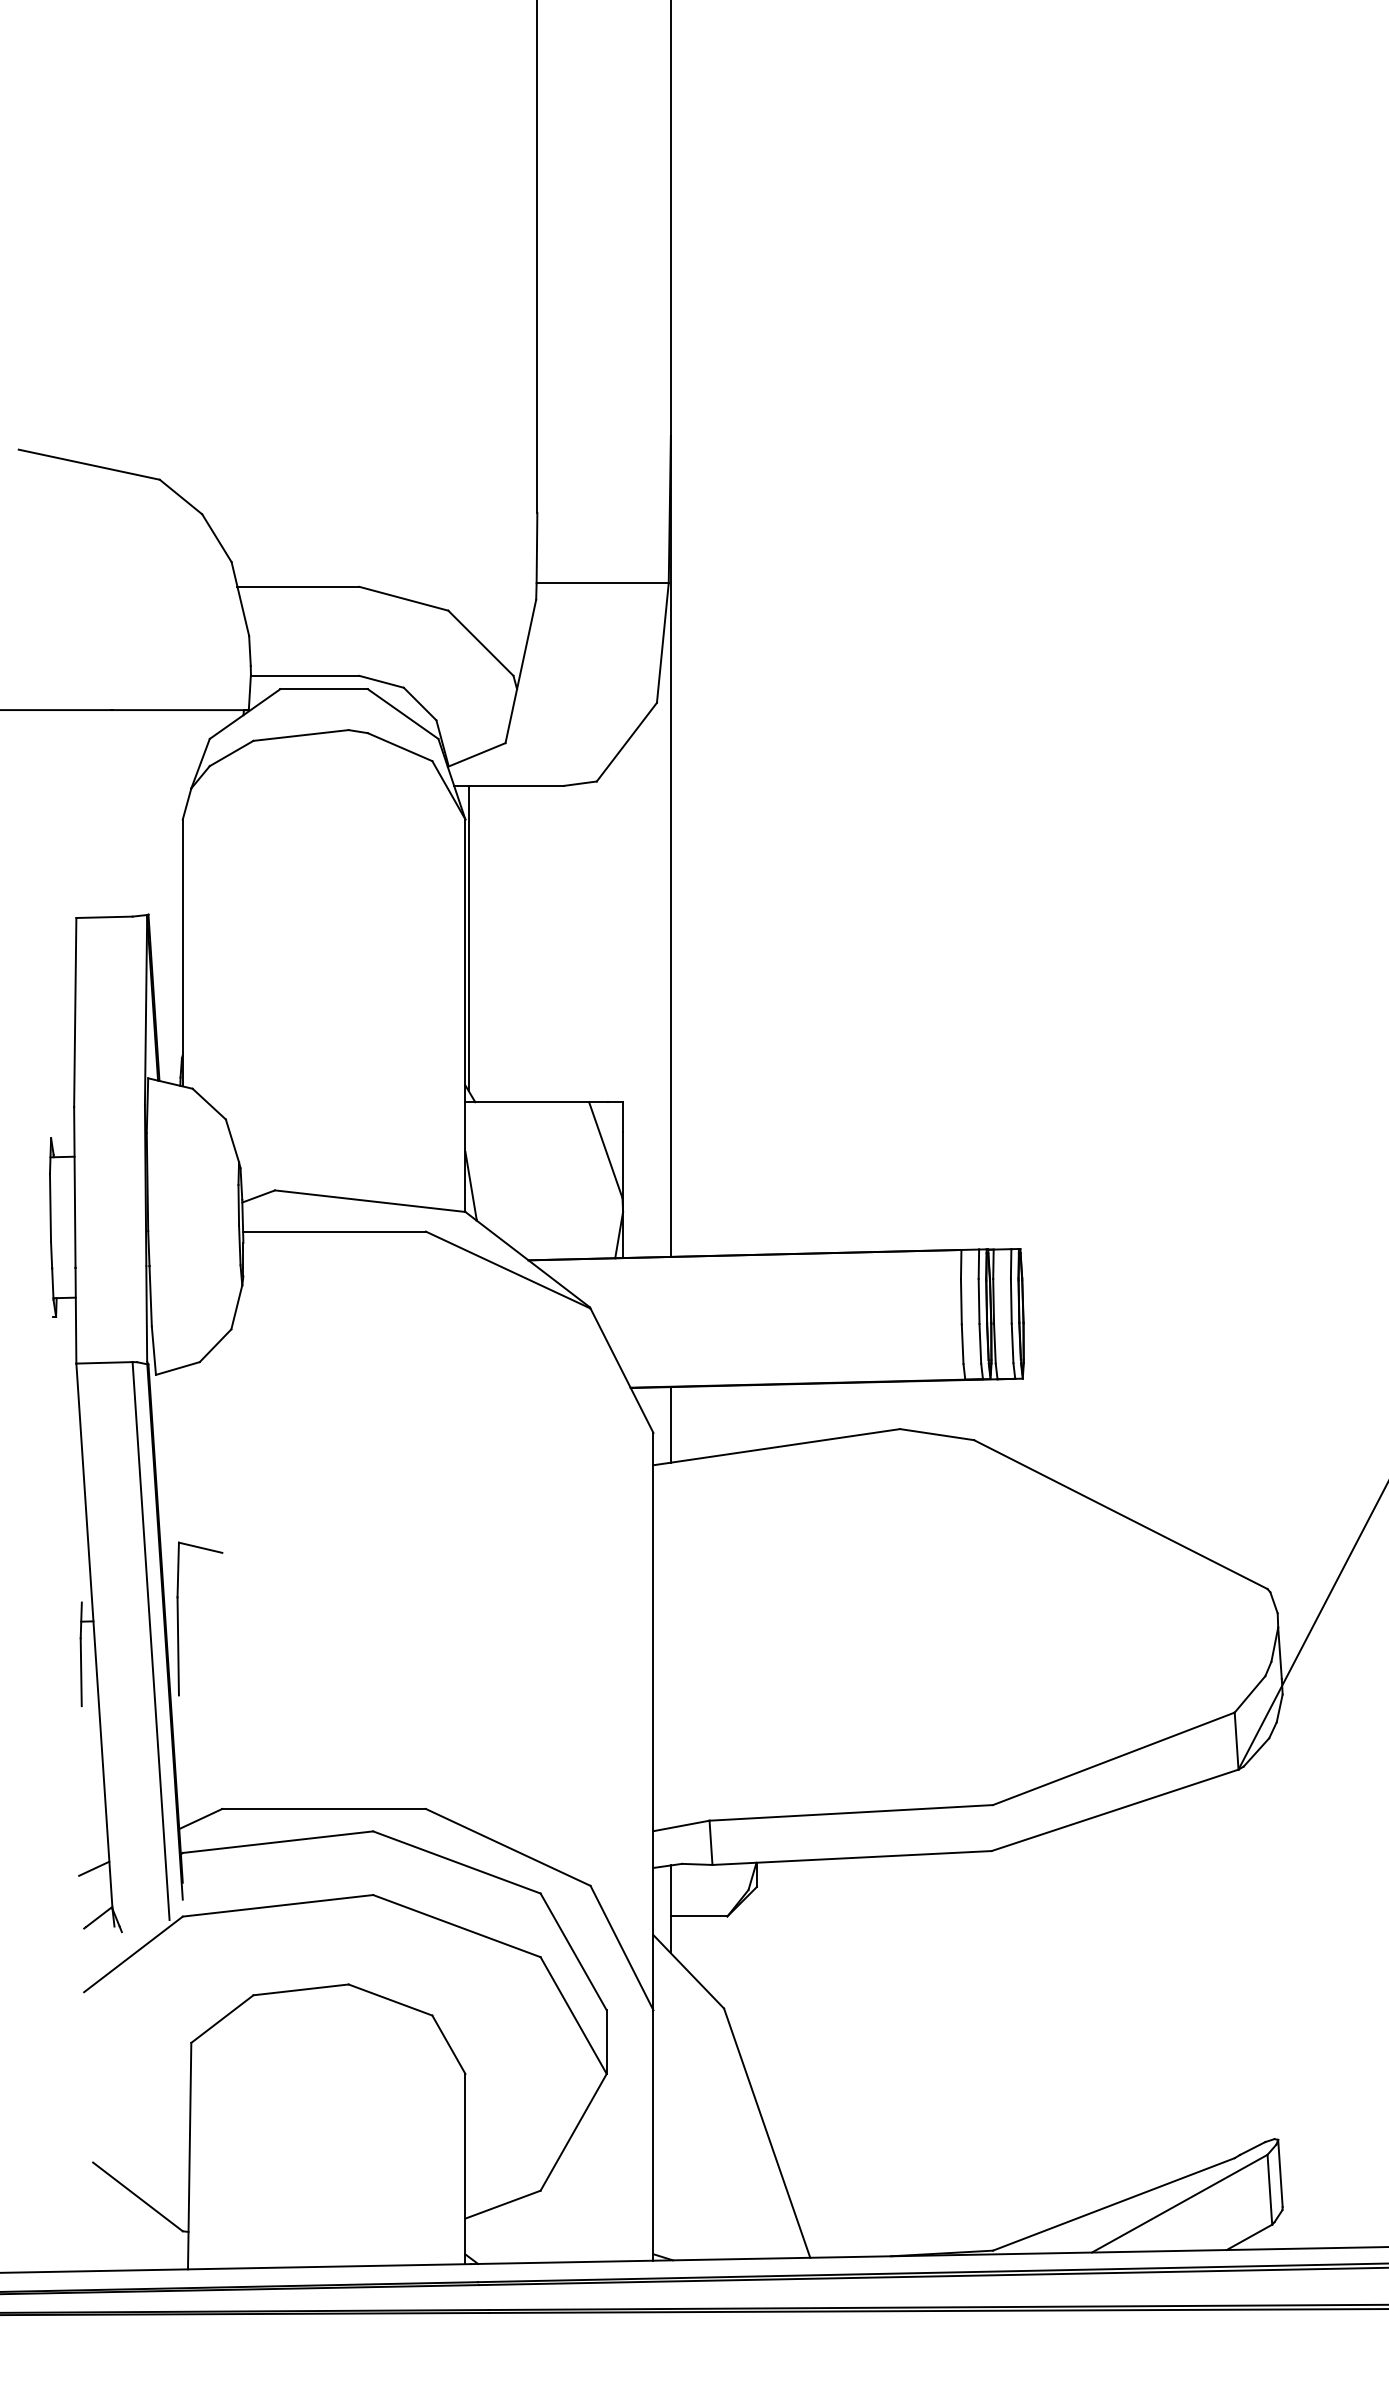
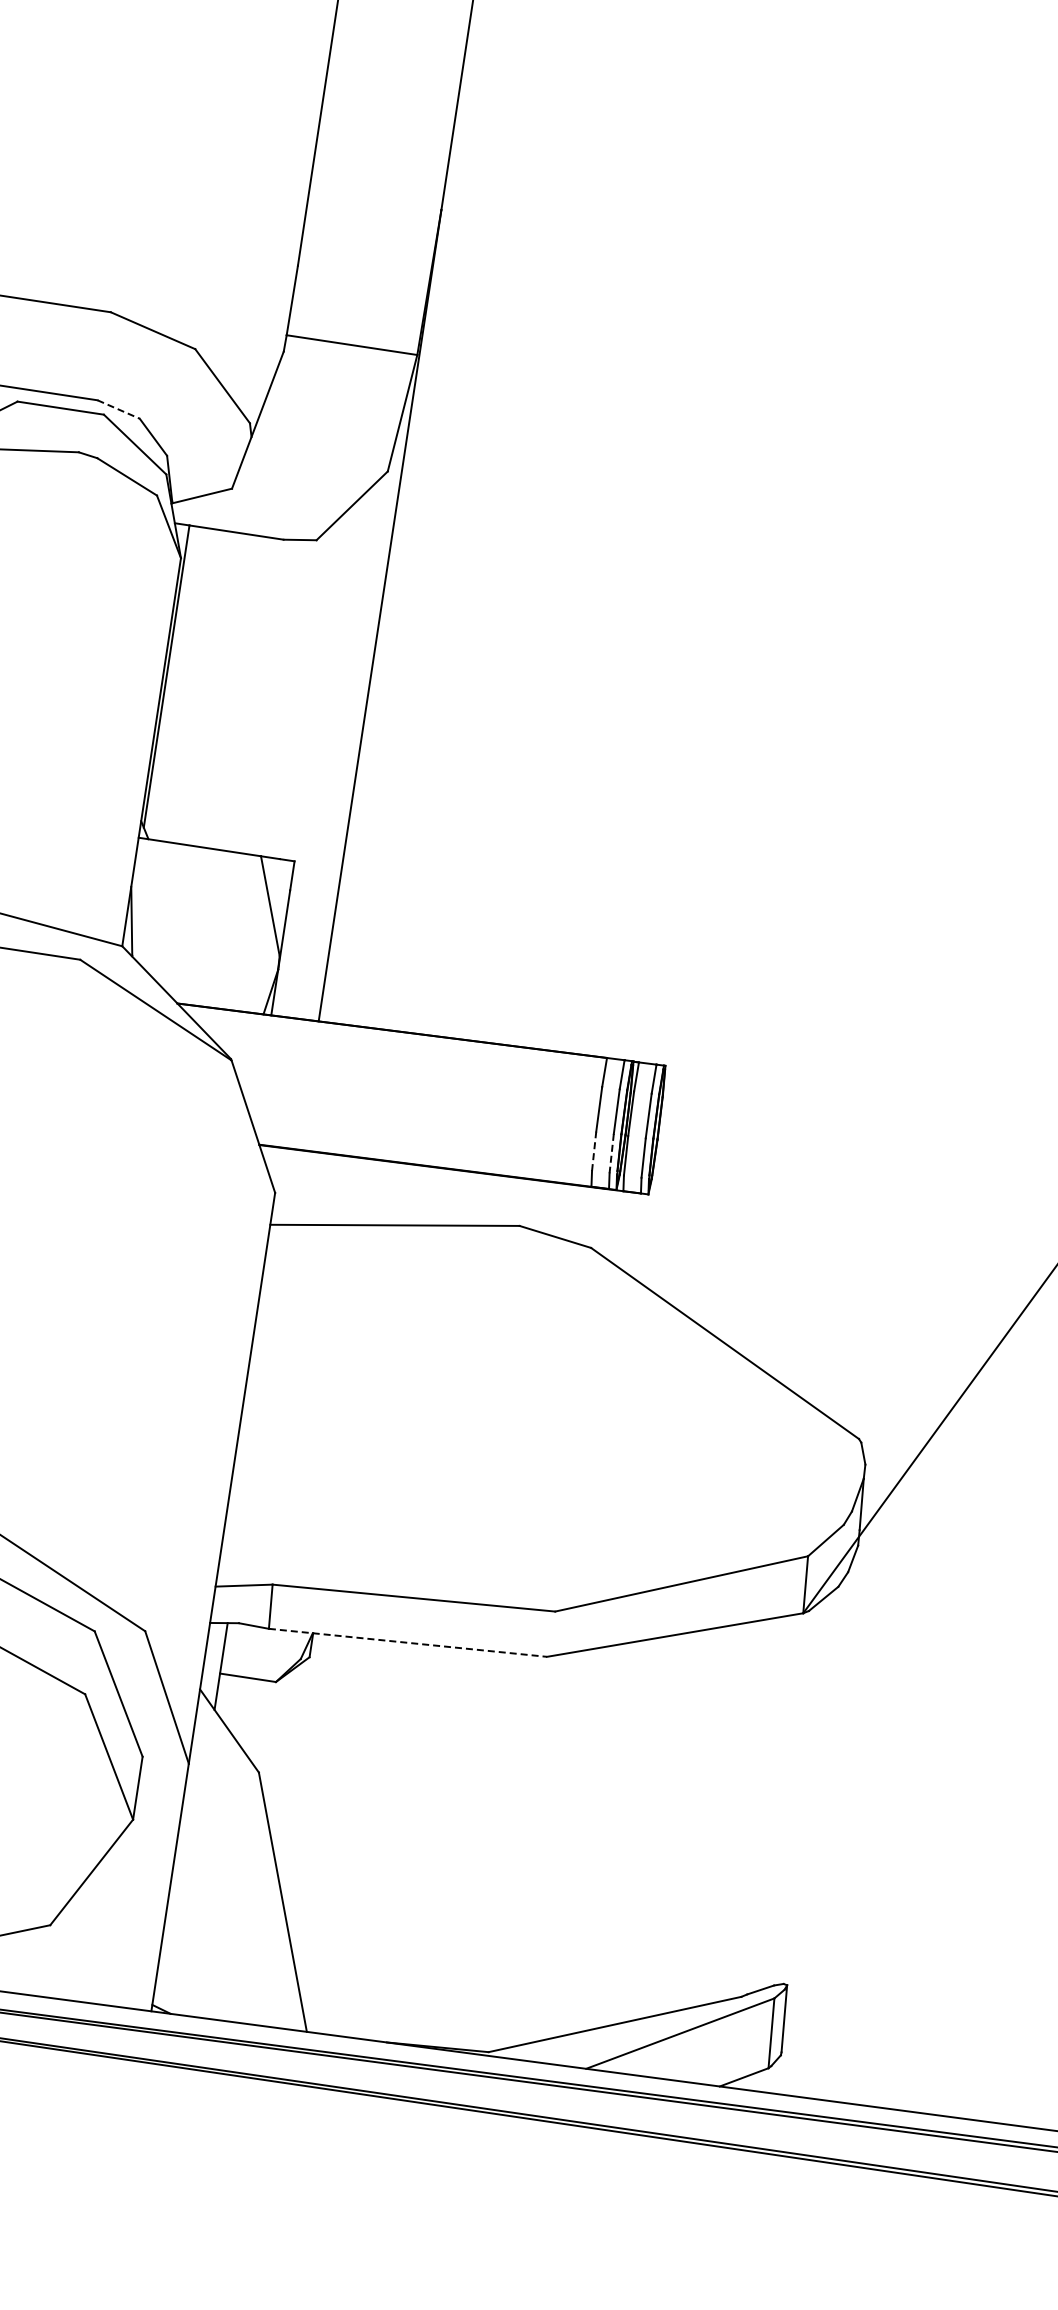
line: (382, 681) -> (119, 409), solid -> dashed
line: (980, 1343) -> (611, 1153), solid -> dashed
line: (962, 1344) -> (593, 1151), solid -> dashed
line: (670, 1424) -> (293, 1187), removed
line: (852, 1858) -> (408, 1643), solid -> dashed

